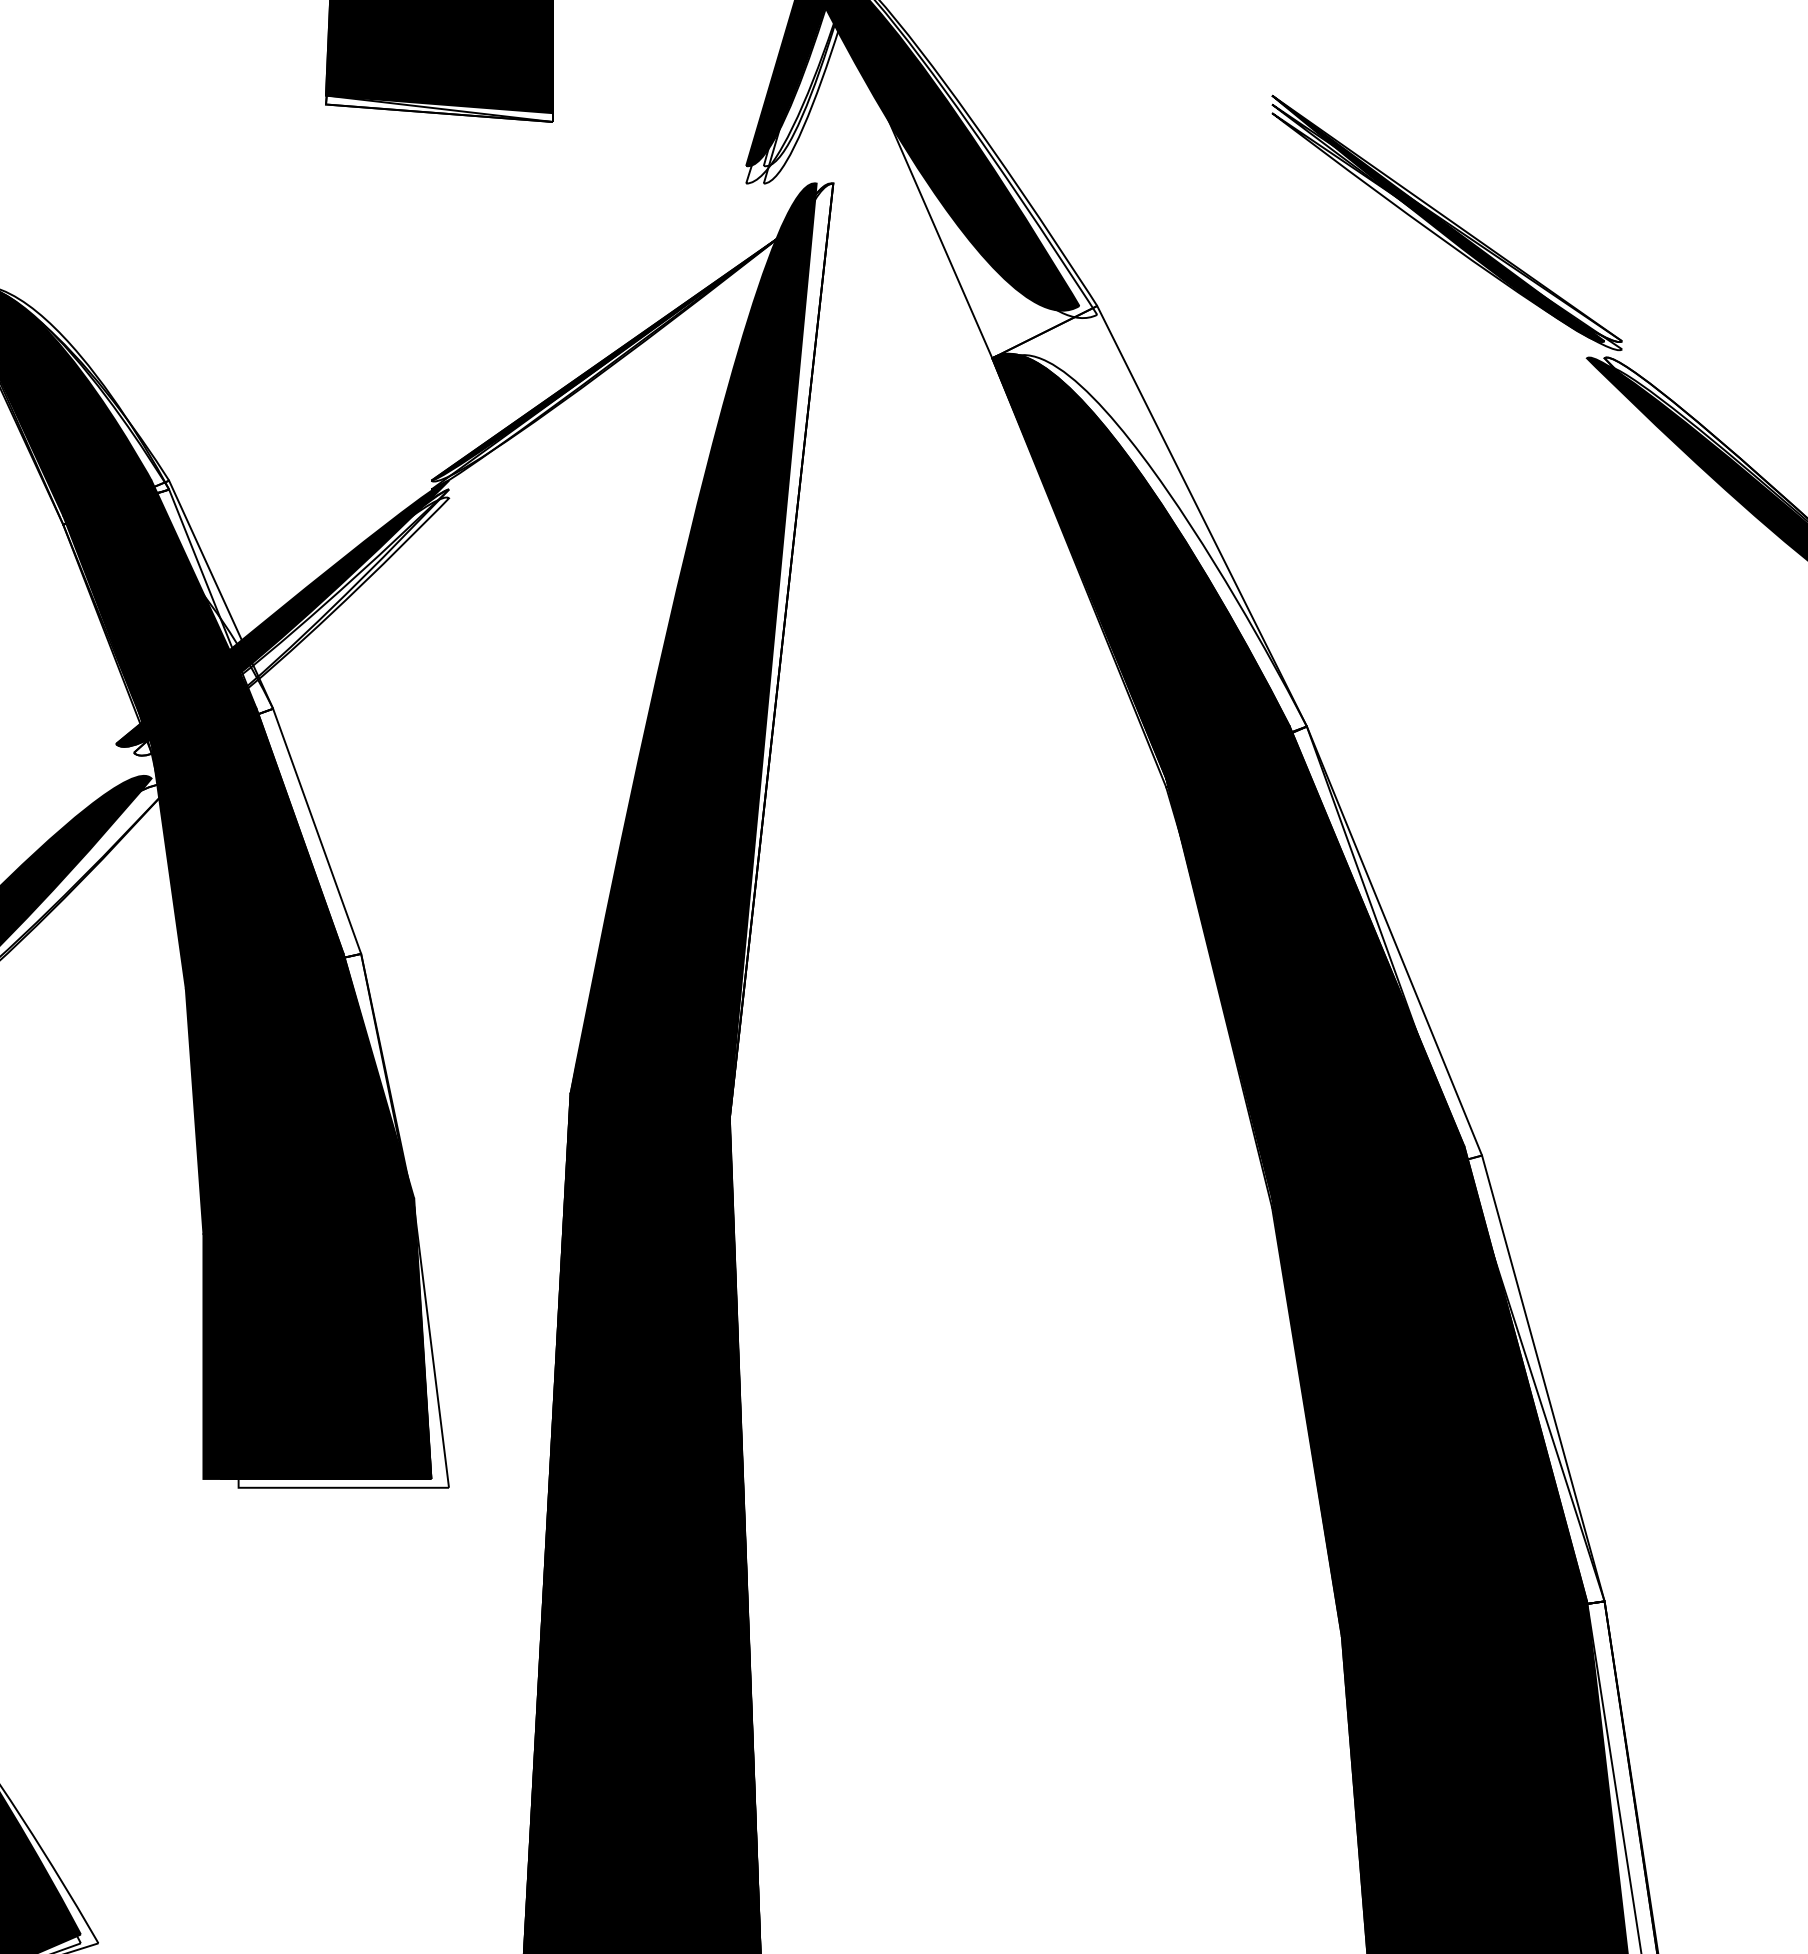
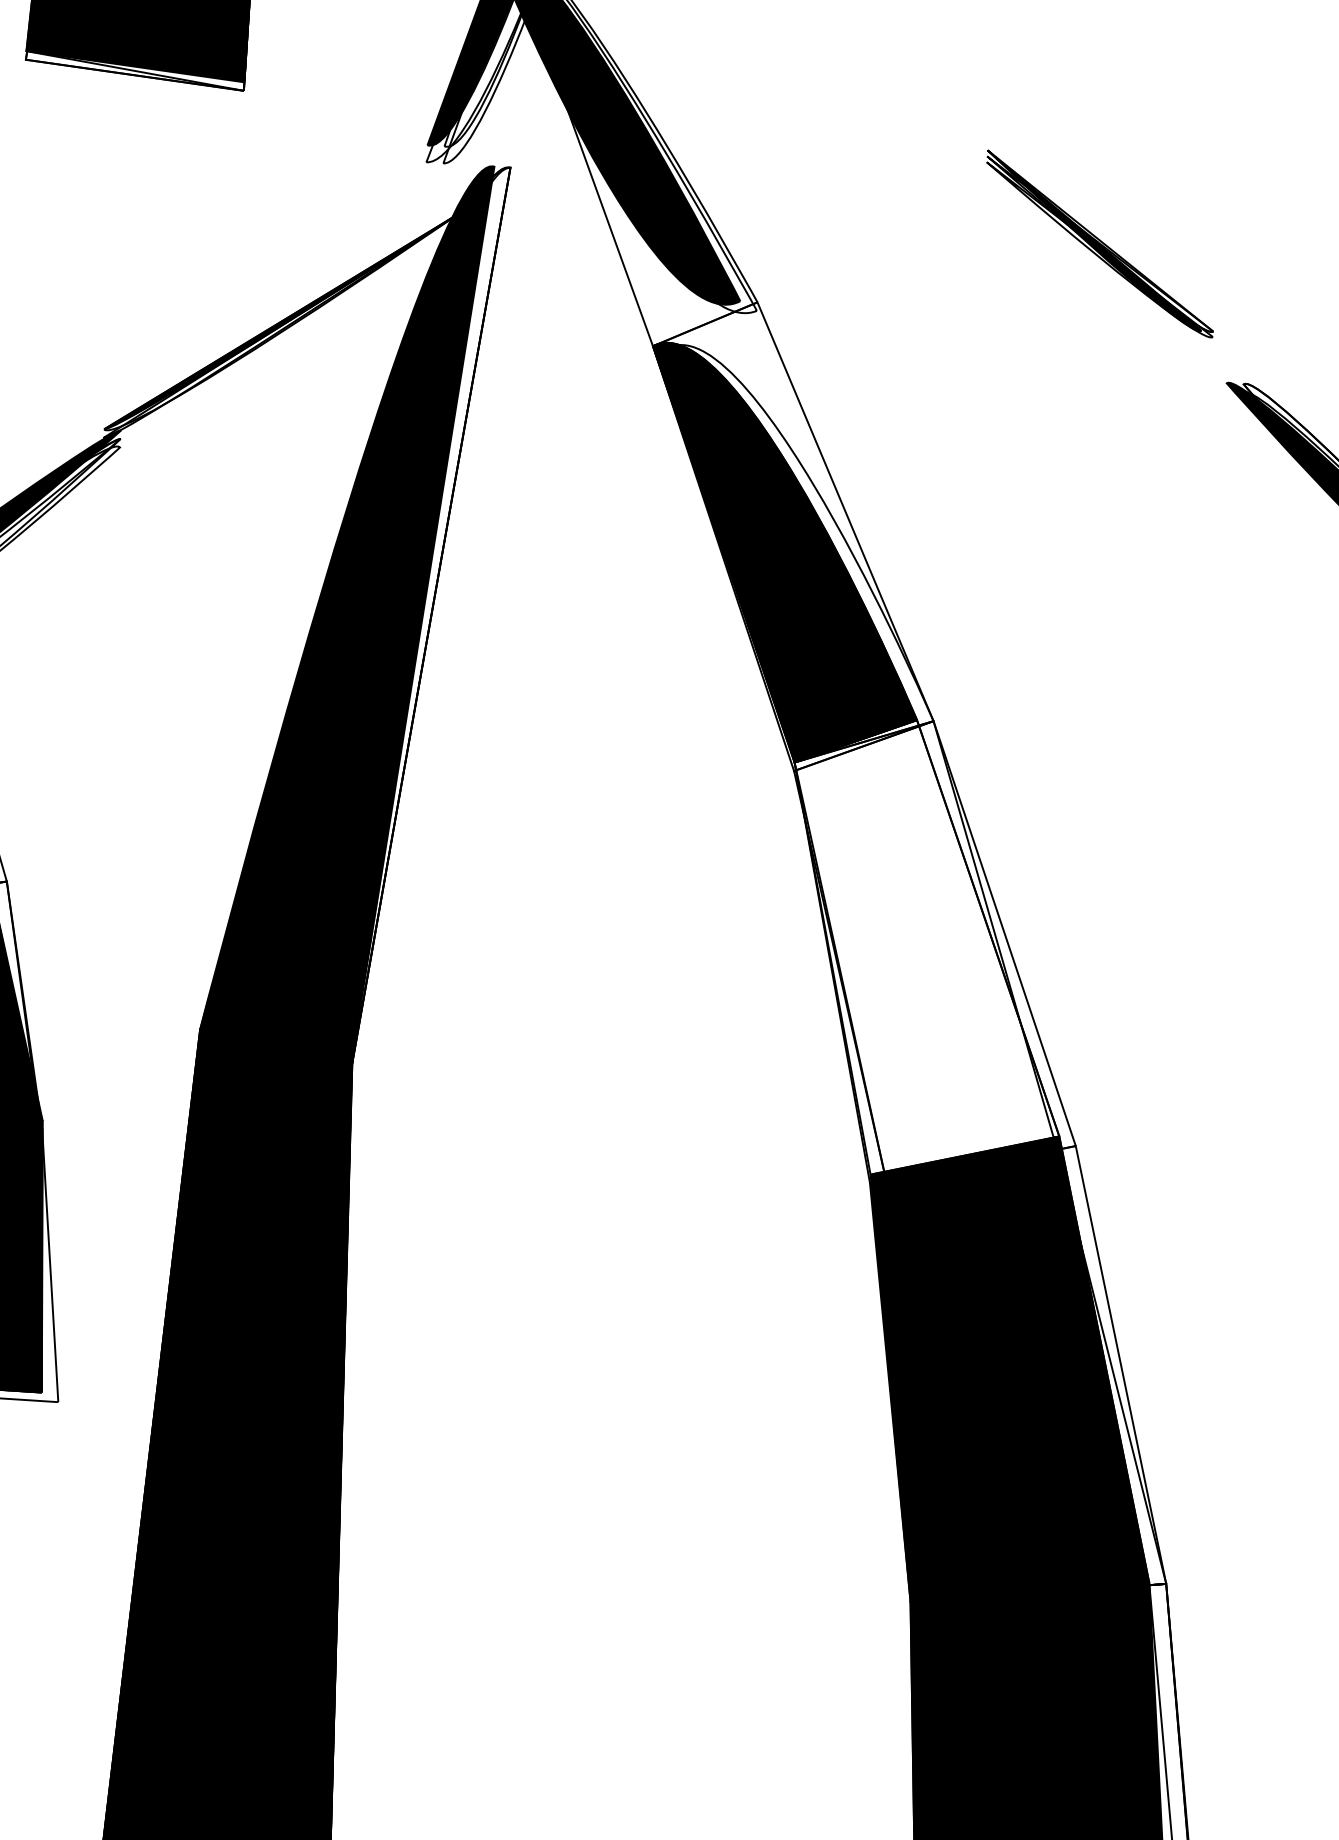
part: (1446, 222) -> (1099, 243), size x0.7
fill: (1315, 962) -> (927, 949), removed

